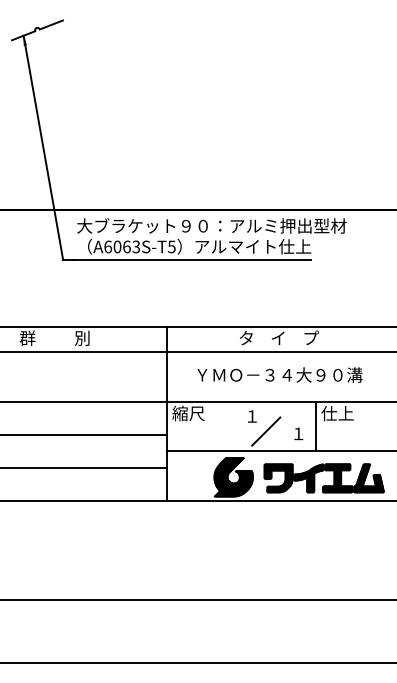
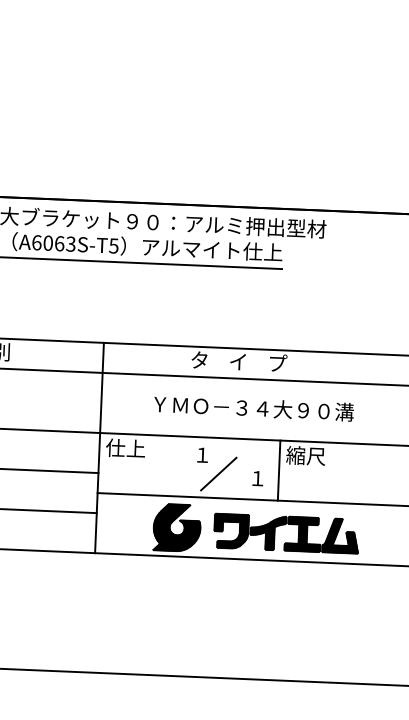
text: (279, 374) -> (253, 407), moved
text: (188, 413) -> (125, 448), 縮尺 -> 仕上
text: (337, 413) -> (305, 455), 仕上 -> 縮尺

